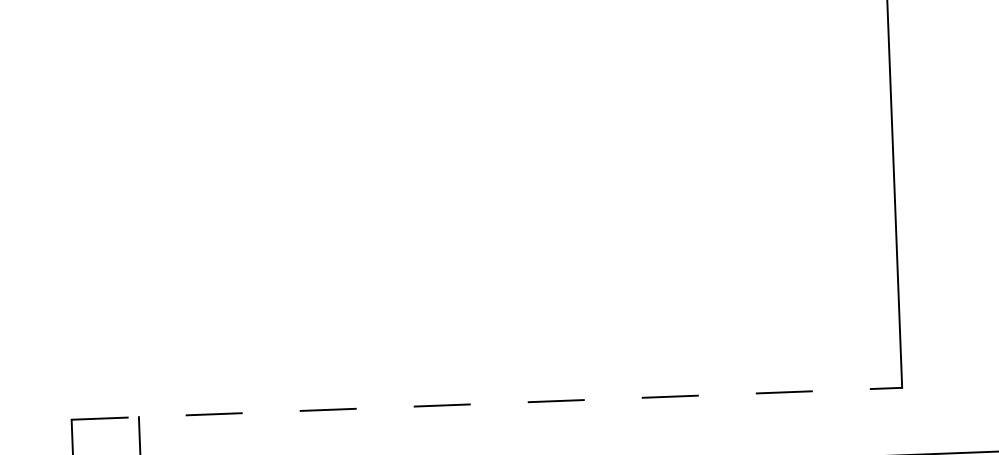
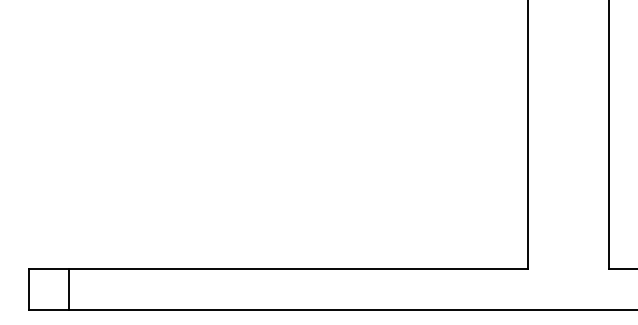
line: (487, 404) -> (278, 269), dashed -> solid

